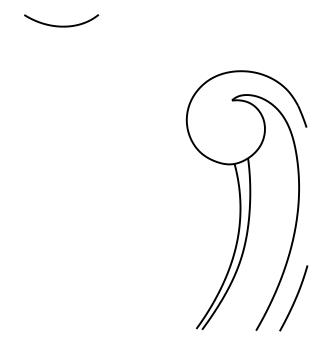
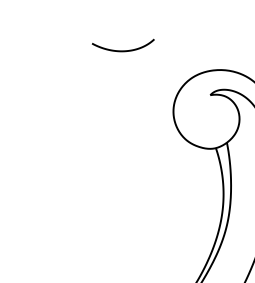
part: (61, 20) -> (123, 46), moved

